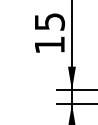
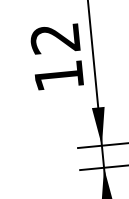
text: (49, 21) -> (54, 37), 15 -> 12

